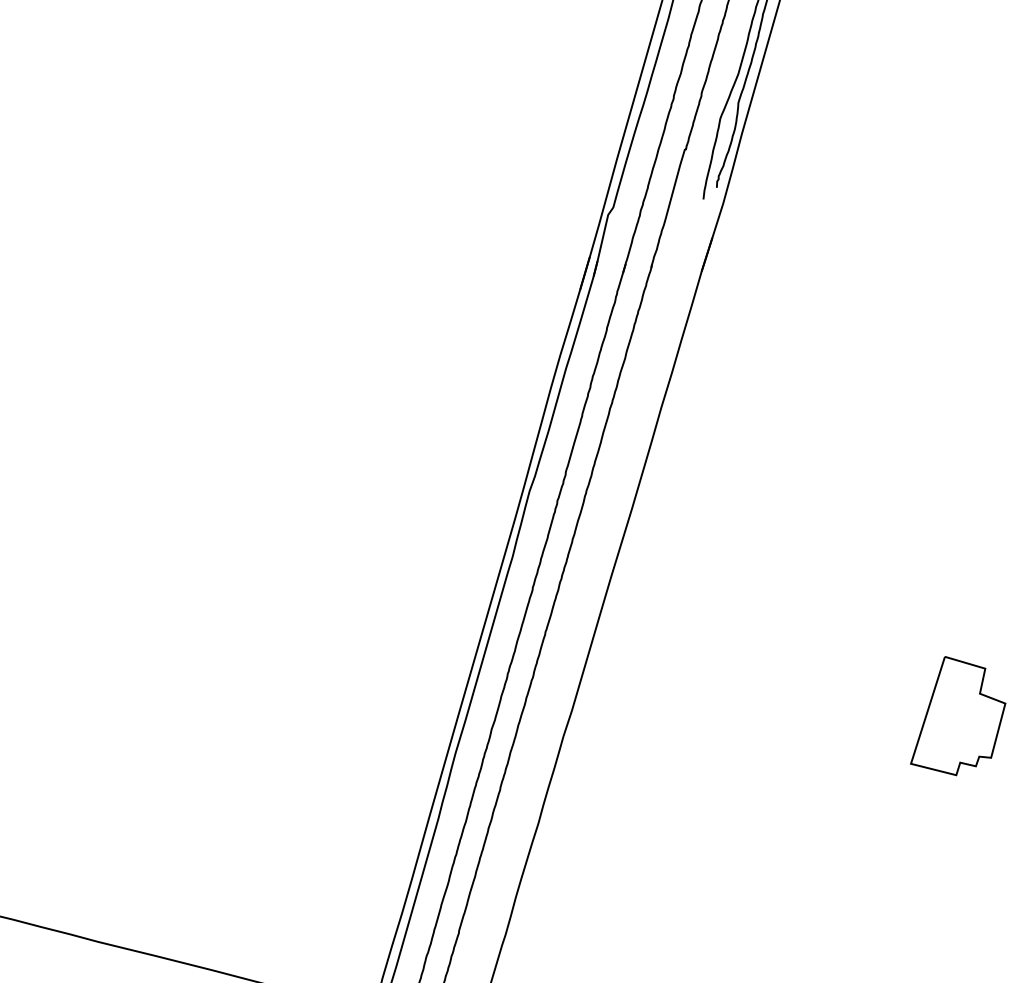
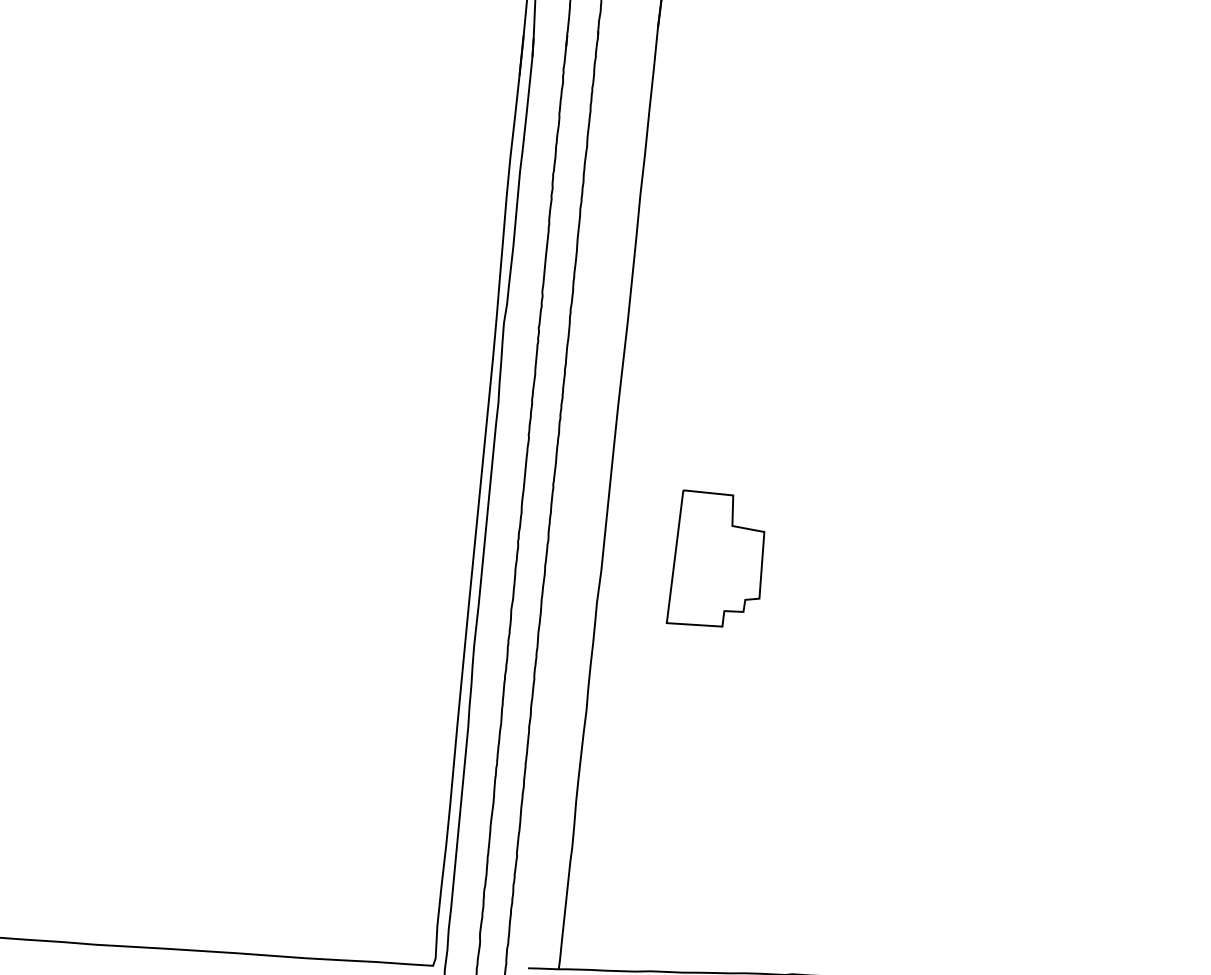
part: (958, 716) -> (712, 557), moved

